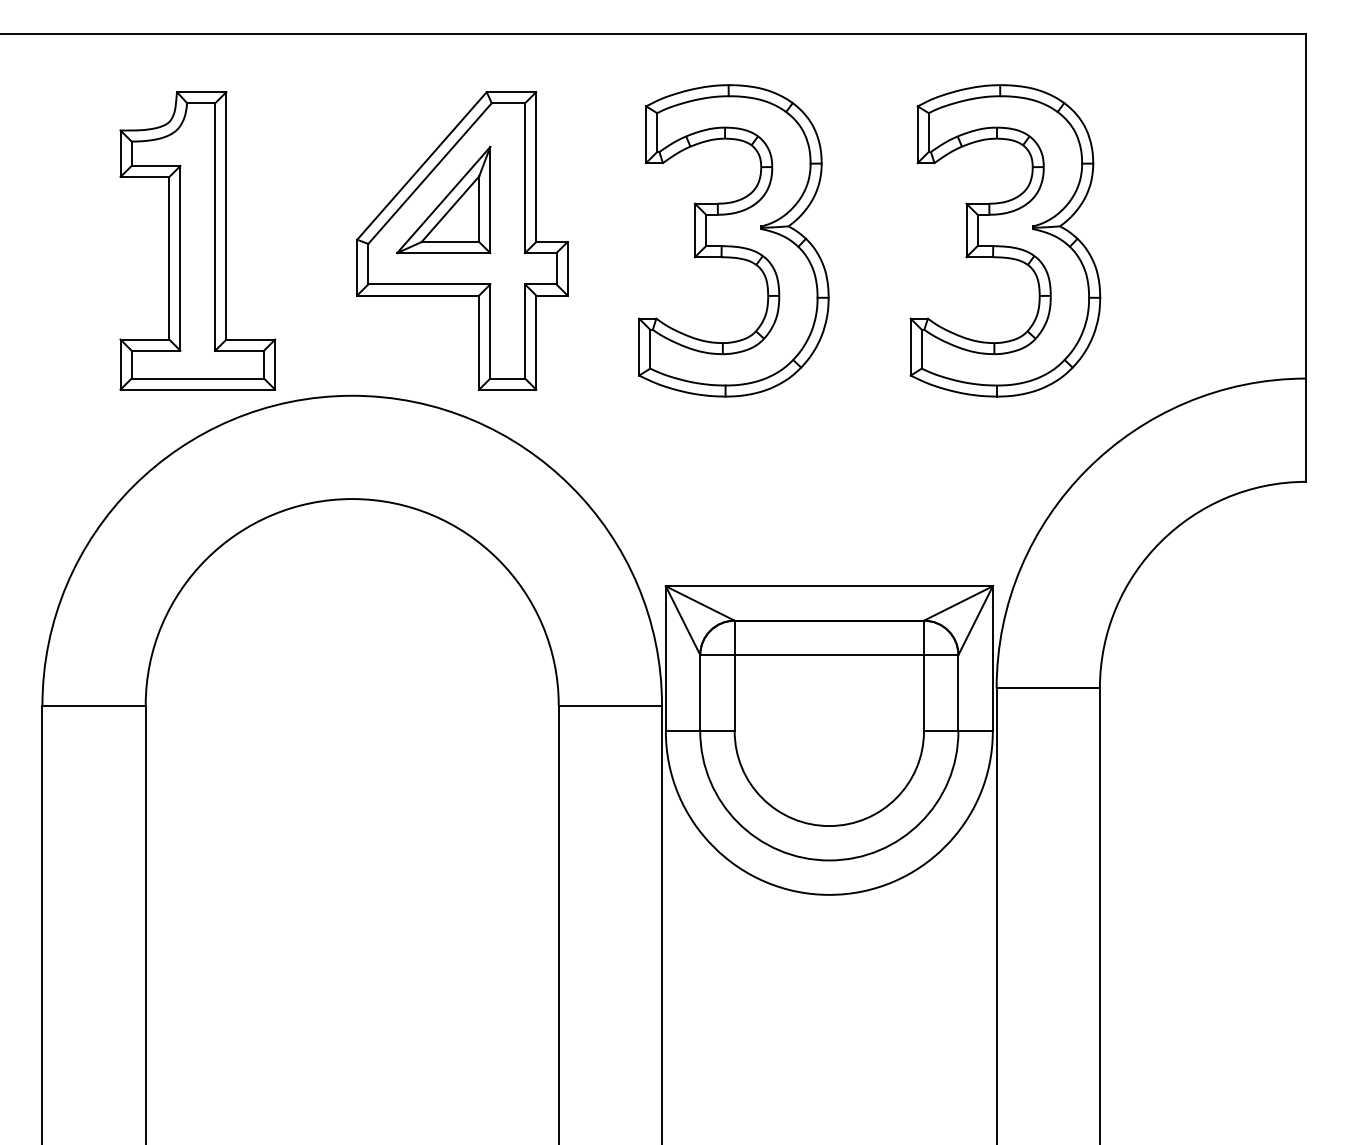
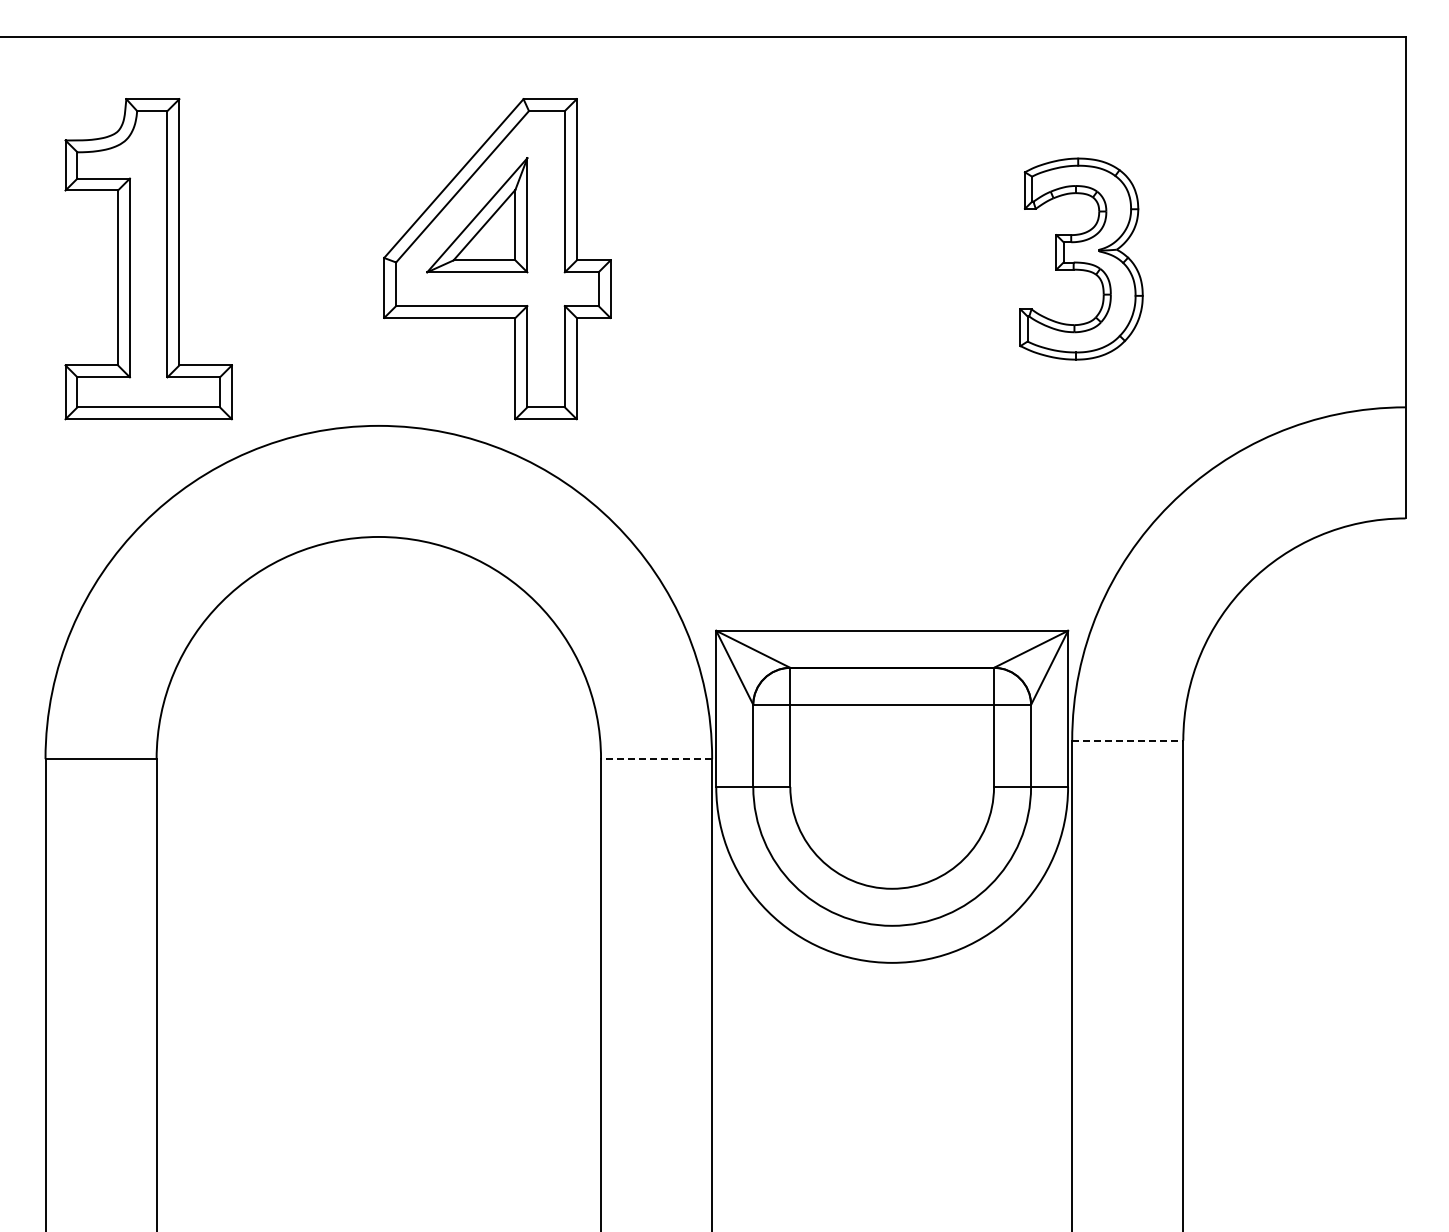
part: (733, 240) -> (789, 258), removed
part: (1005, 240) -> (1081, 258), size x0.6
part: (197, 241) -> (148, 259), moved
line: (1048, 688) -> (1127, 740), solid -> dashed
line: (610, 705) -> (656, 759), solid -> dashed

